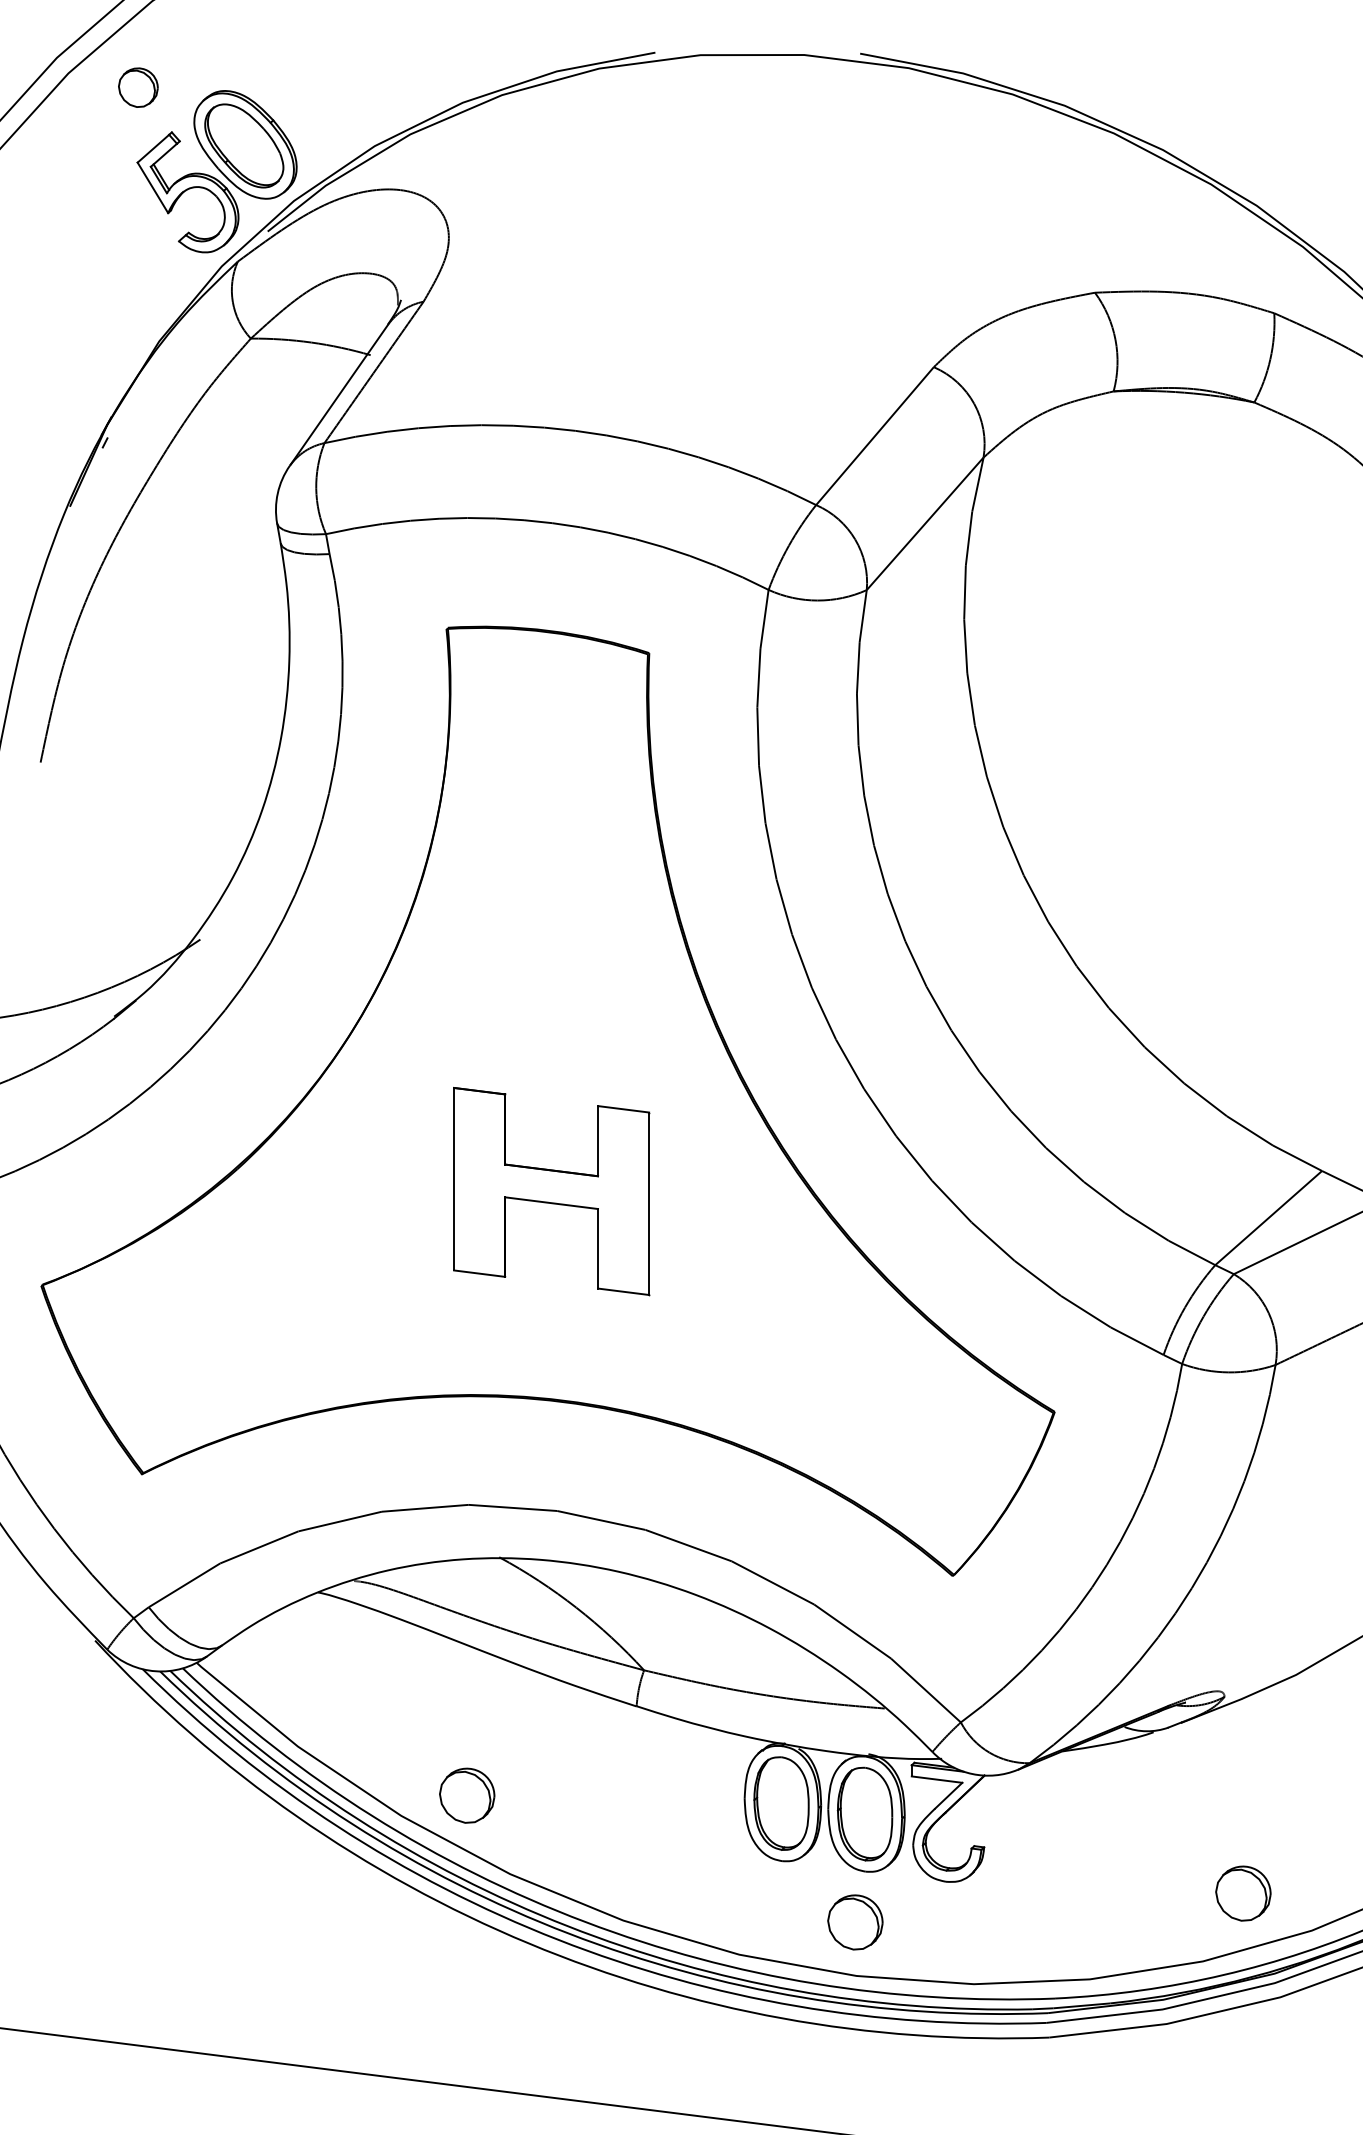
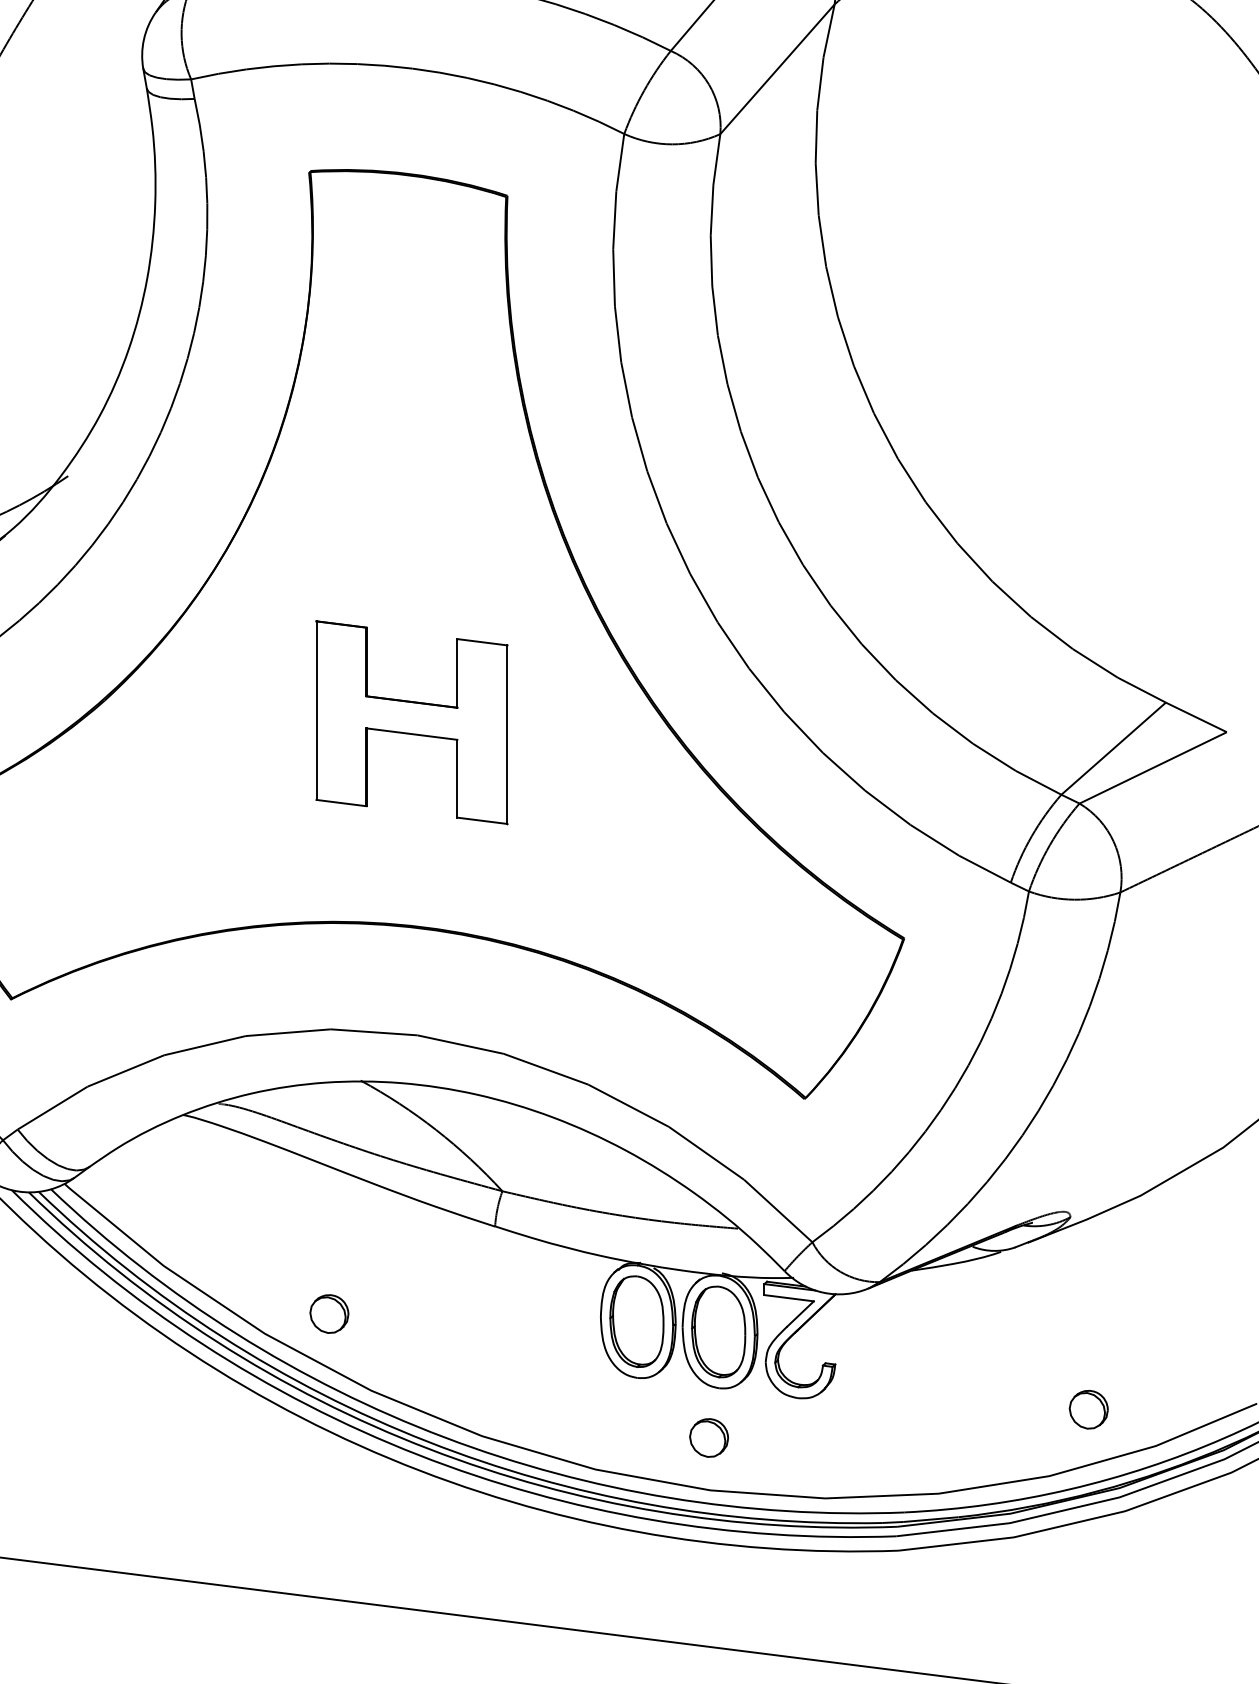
part: (467, 1795) -> (329, 1313), size x0.71
part: (1242, 1893) -> (1088, 1409), size x0.71
part: (854, 1922) -> (708, 1438), size x0.71

